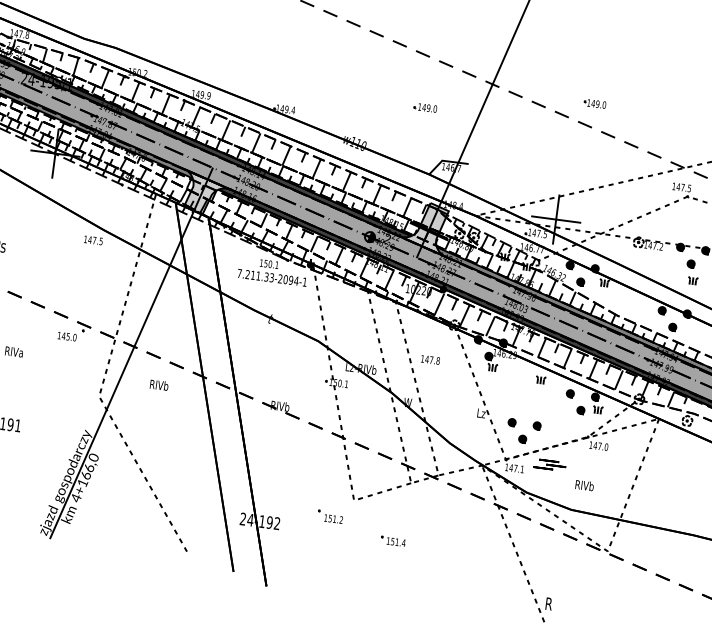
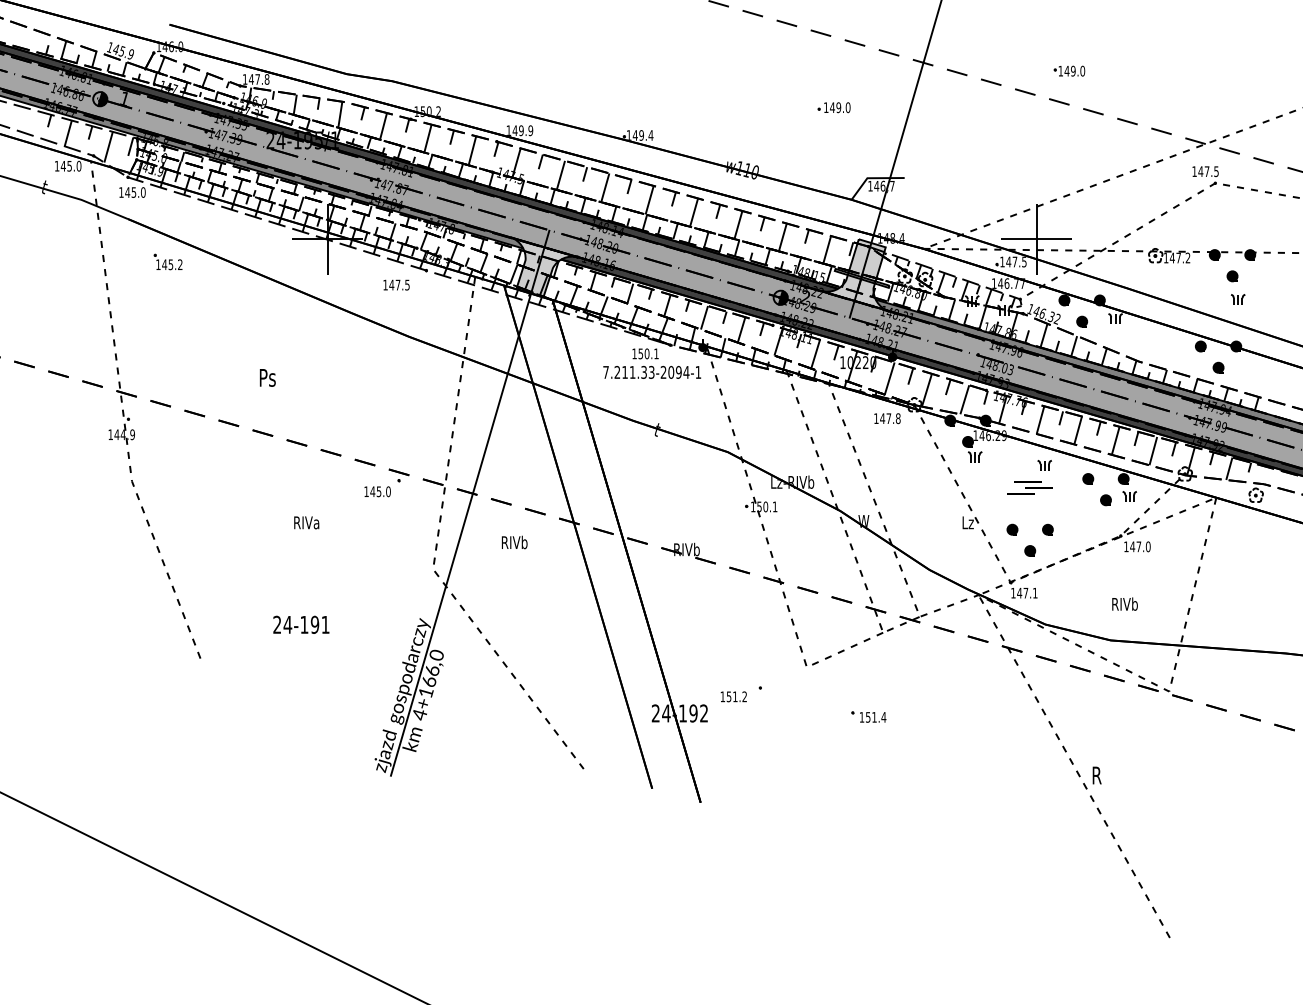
text: (93, 240) -> (396, 284), moved
text: (430, 359) -> (887, 418), moved
part: (549, 464) -> (1029, 487), moved
text: (333, 518) -> (733, 696), moved

